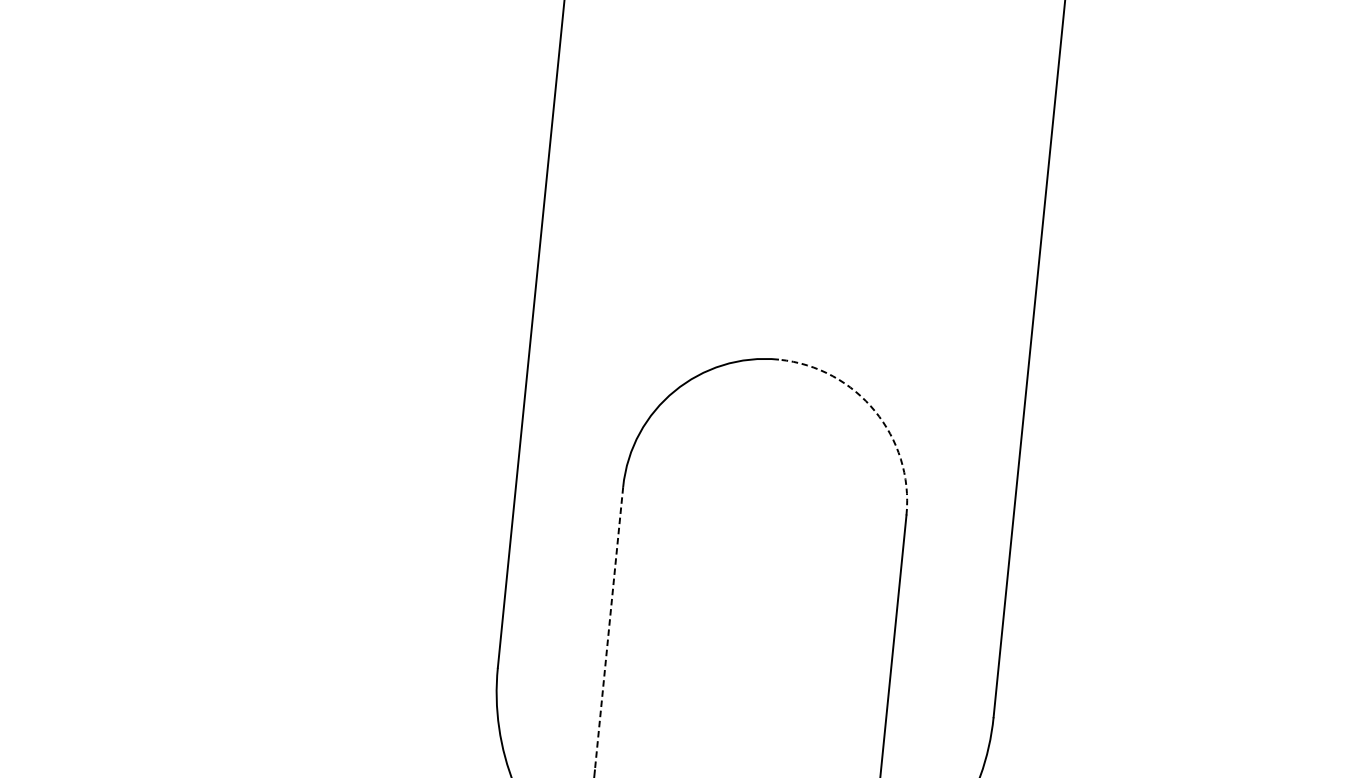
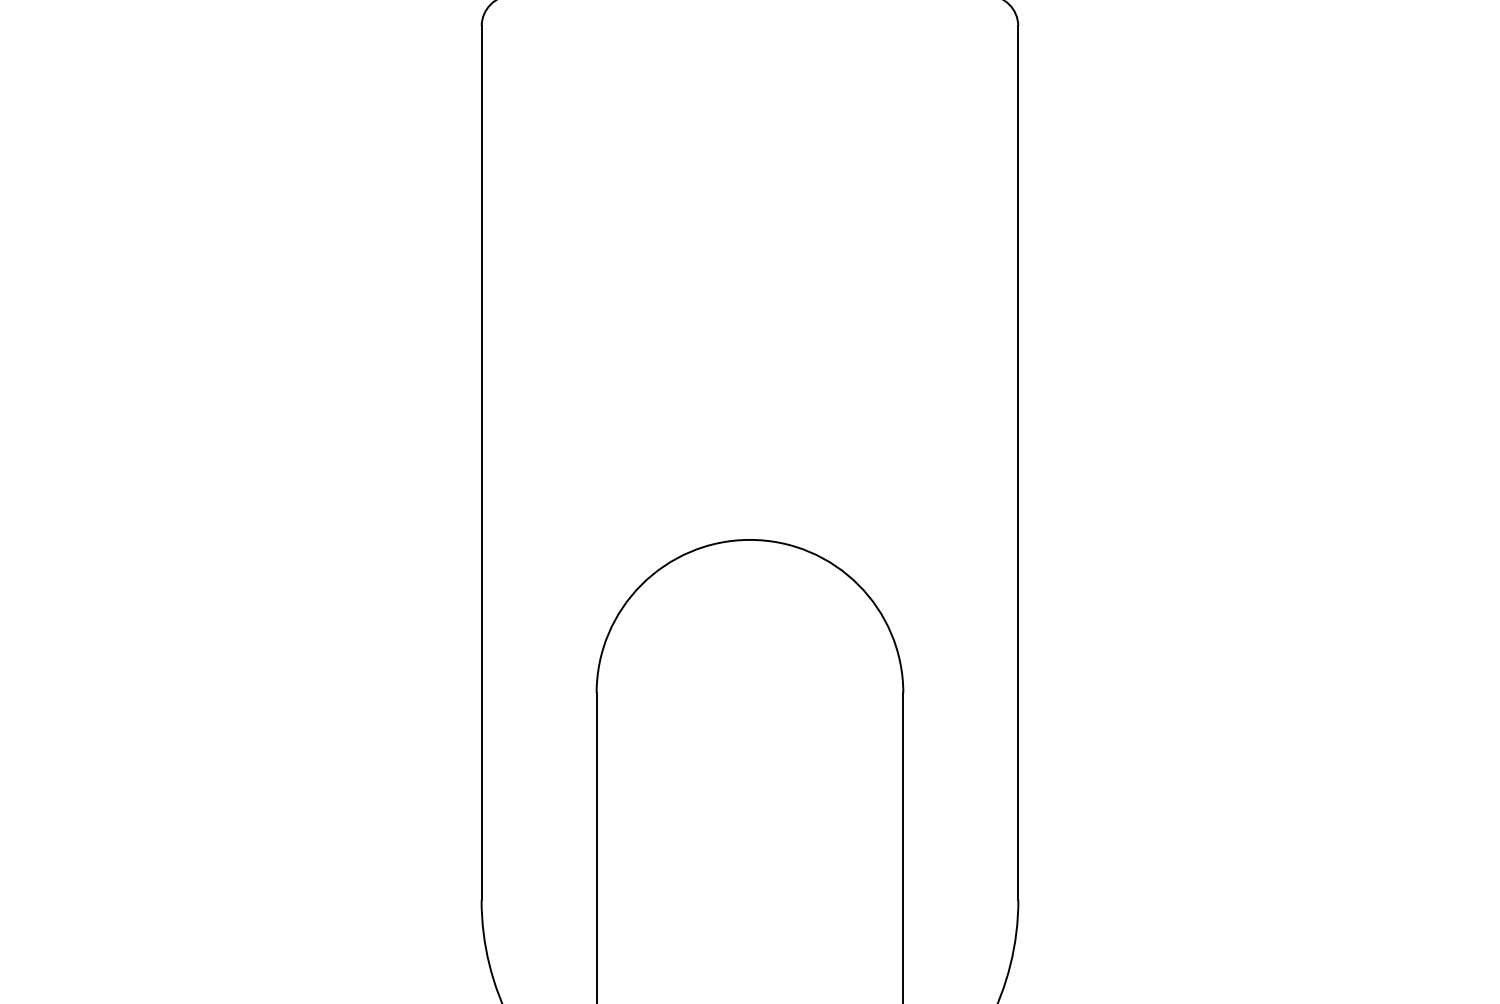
arc: (875, 410) -> (858, 584), dashed -> solid
line: (608, 629) -> (596, 847), dashed -> solid

